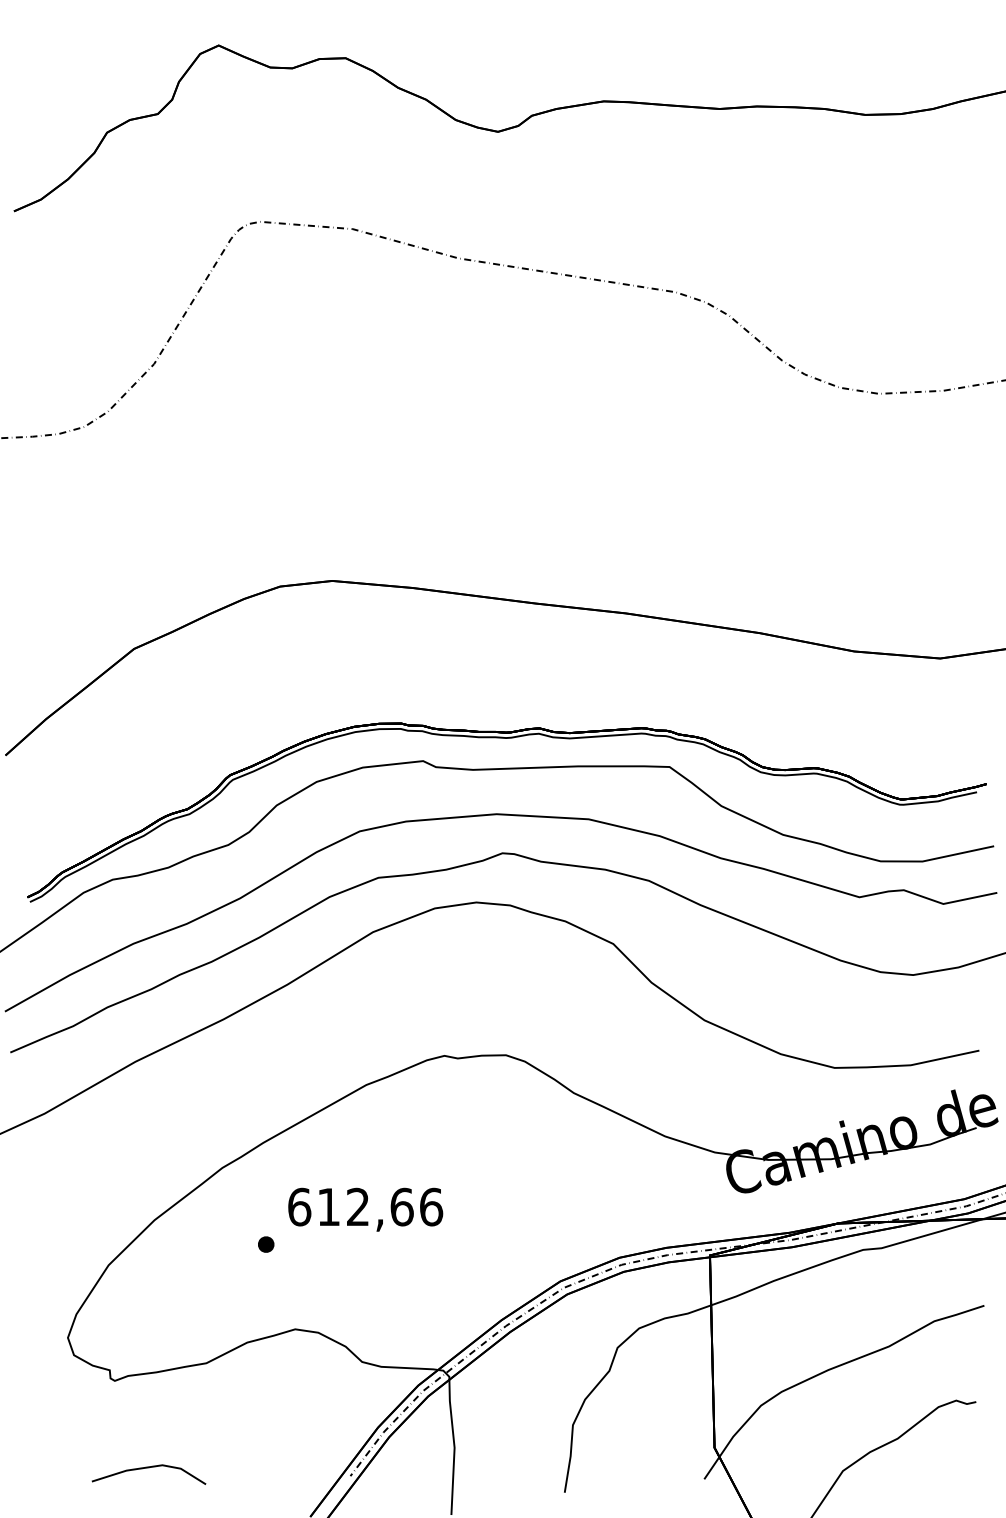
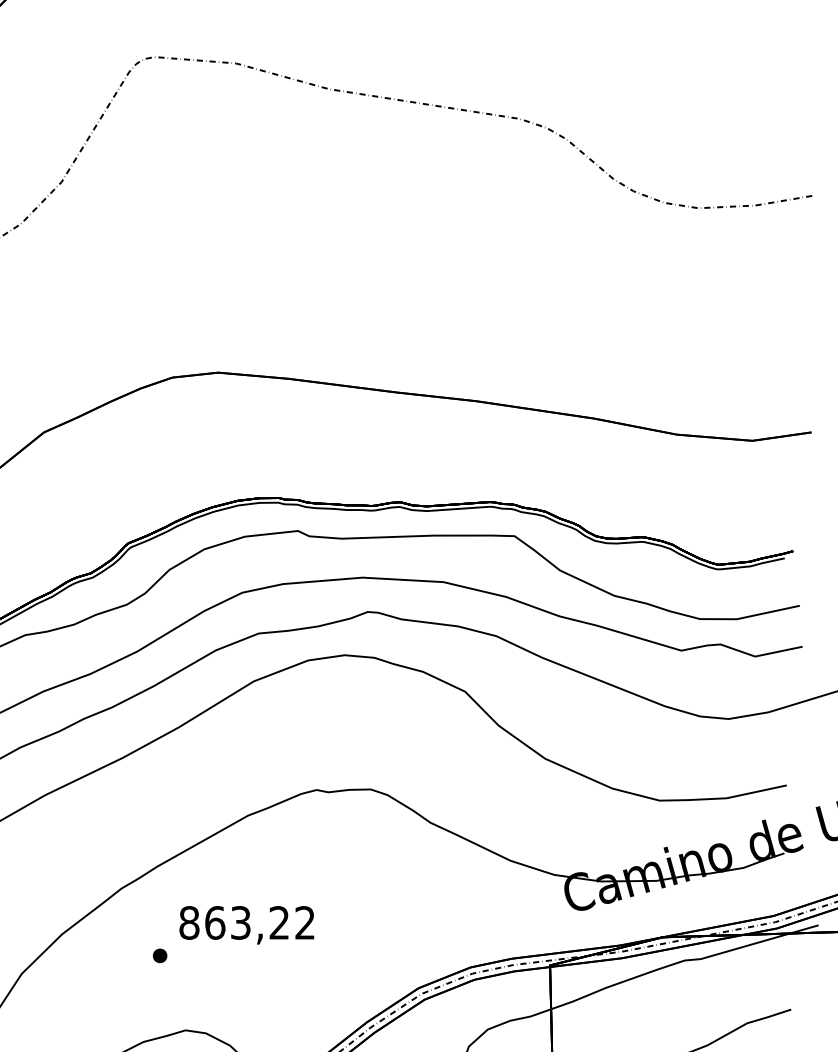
text: (365, 1206) -> (247, 922), 612,66 -> 863,22

